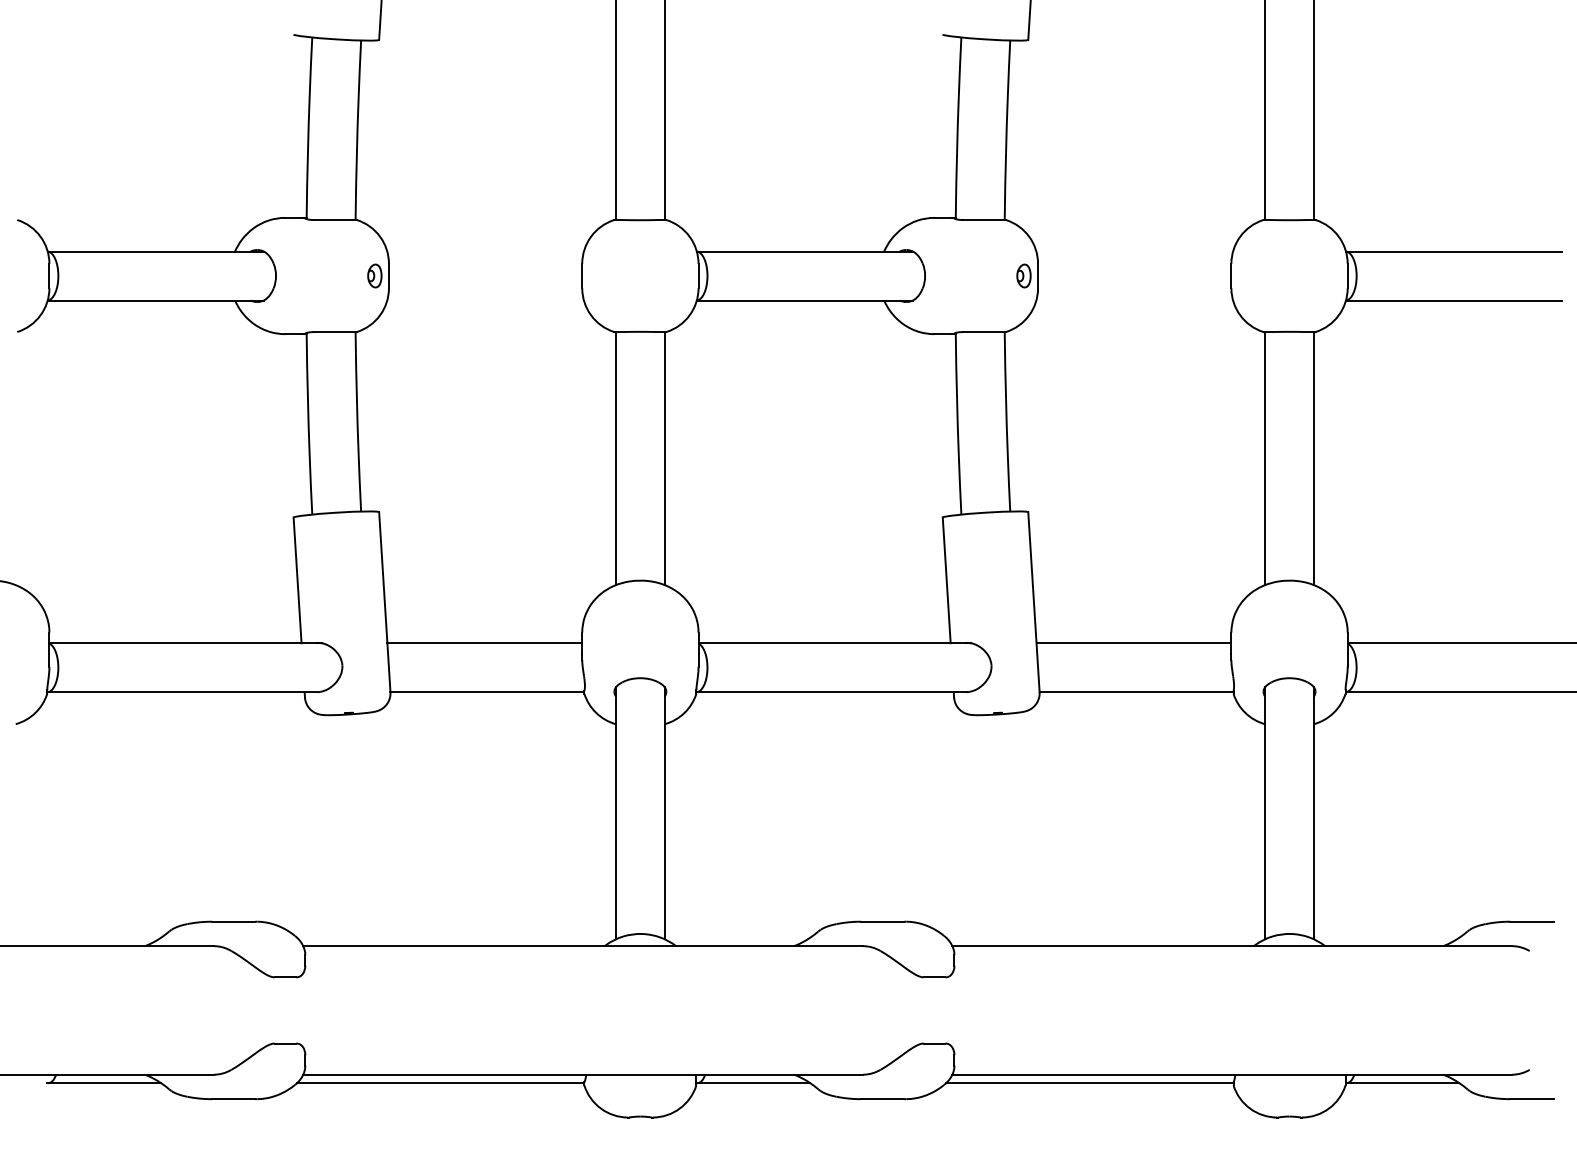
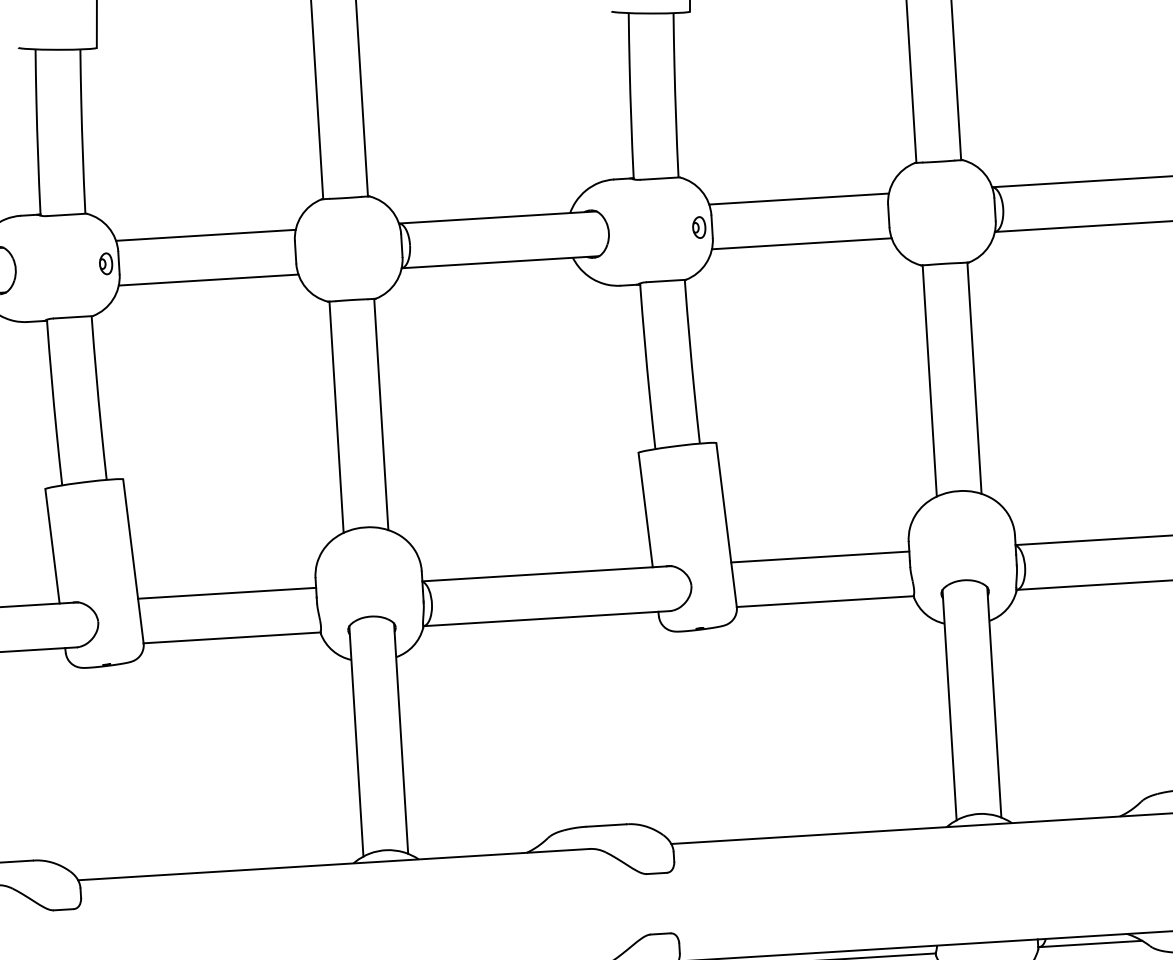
line: (485, 251) -> (205, 235), added
line: (1134, 251) -> (798, 199), added
line: (485, 300) -> (208, 280), added
line: (1134, 300) -> (801, 243), added

